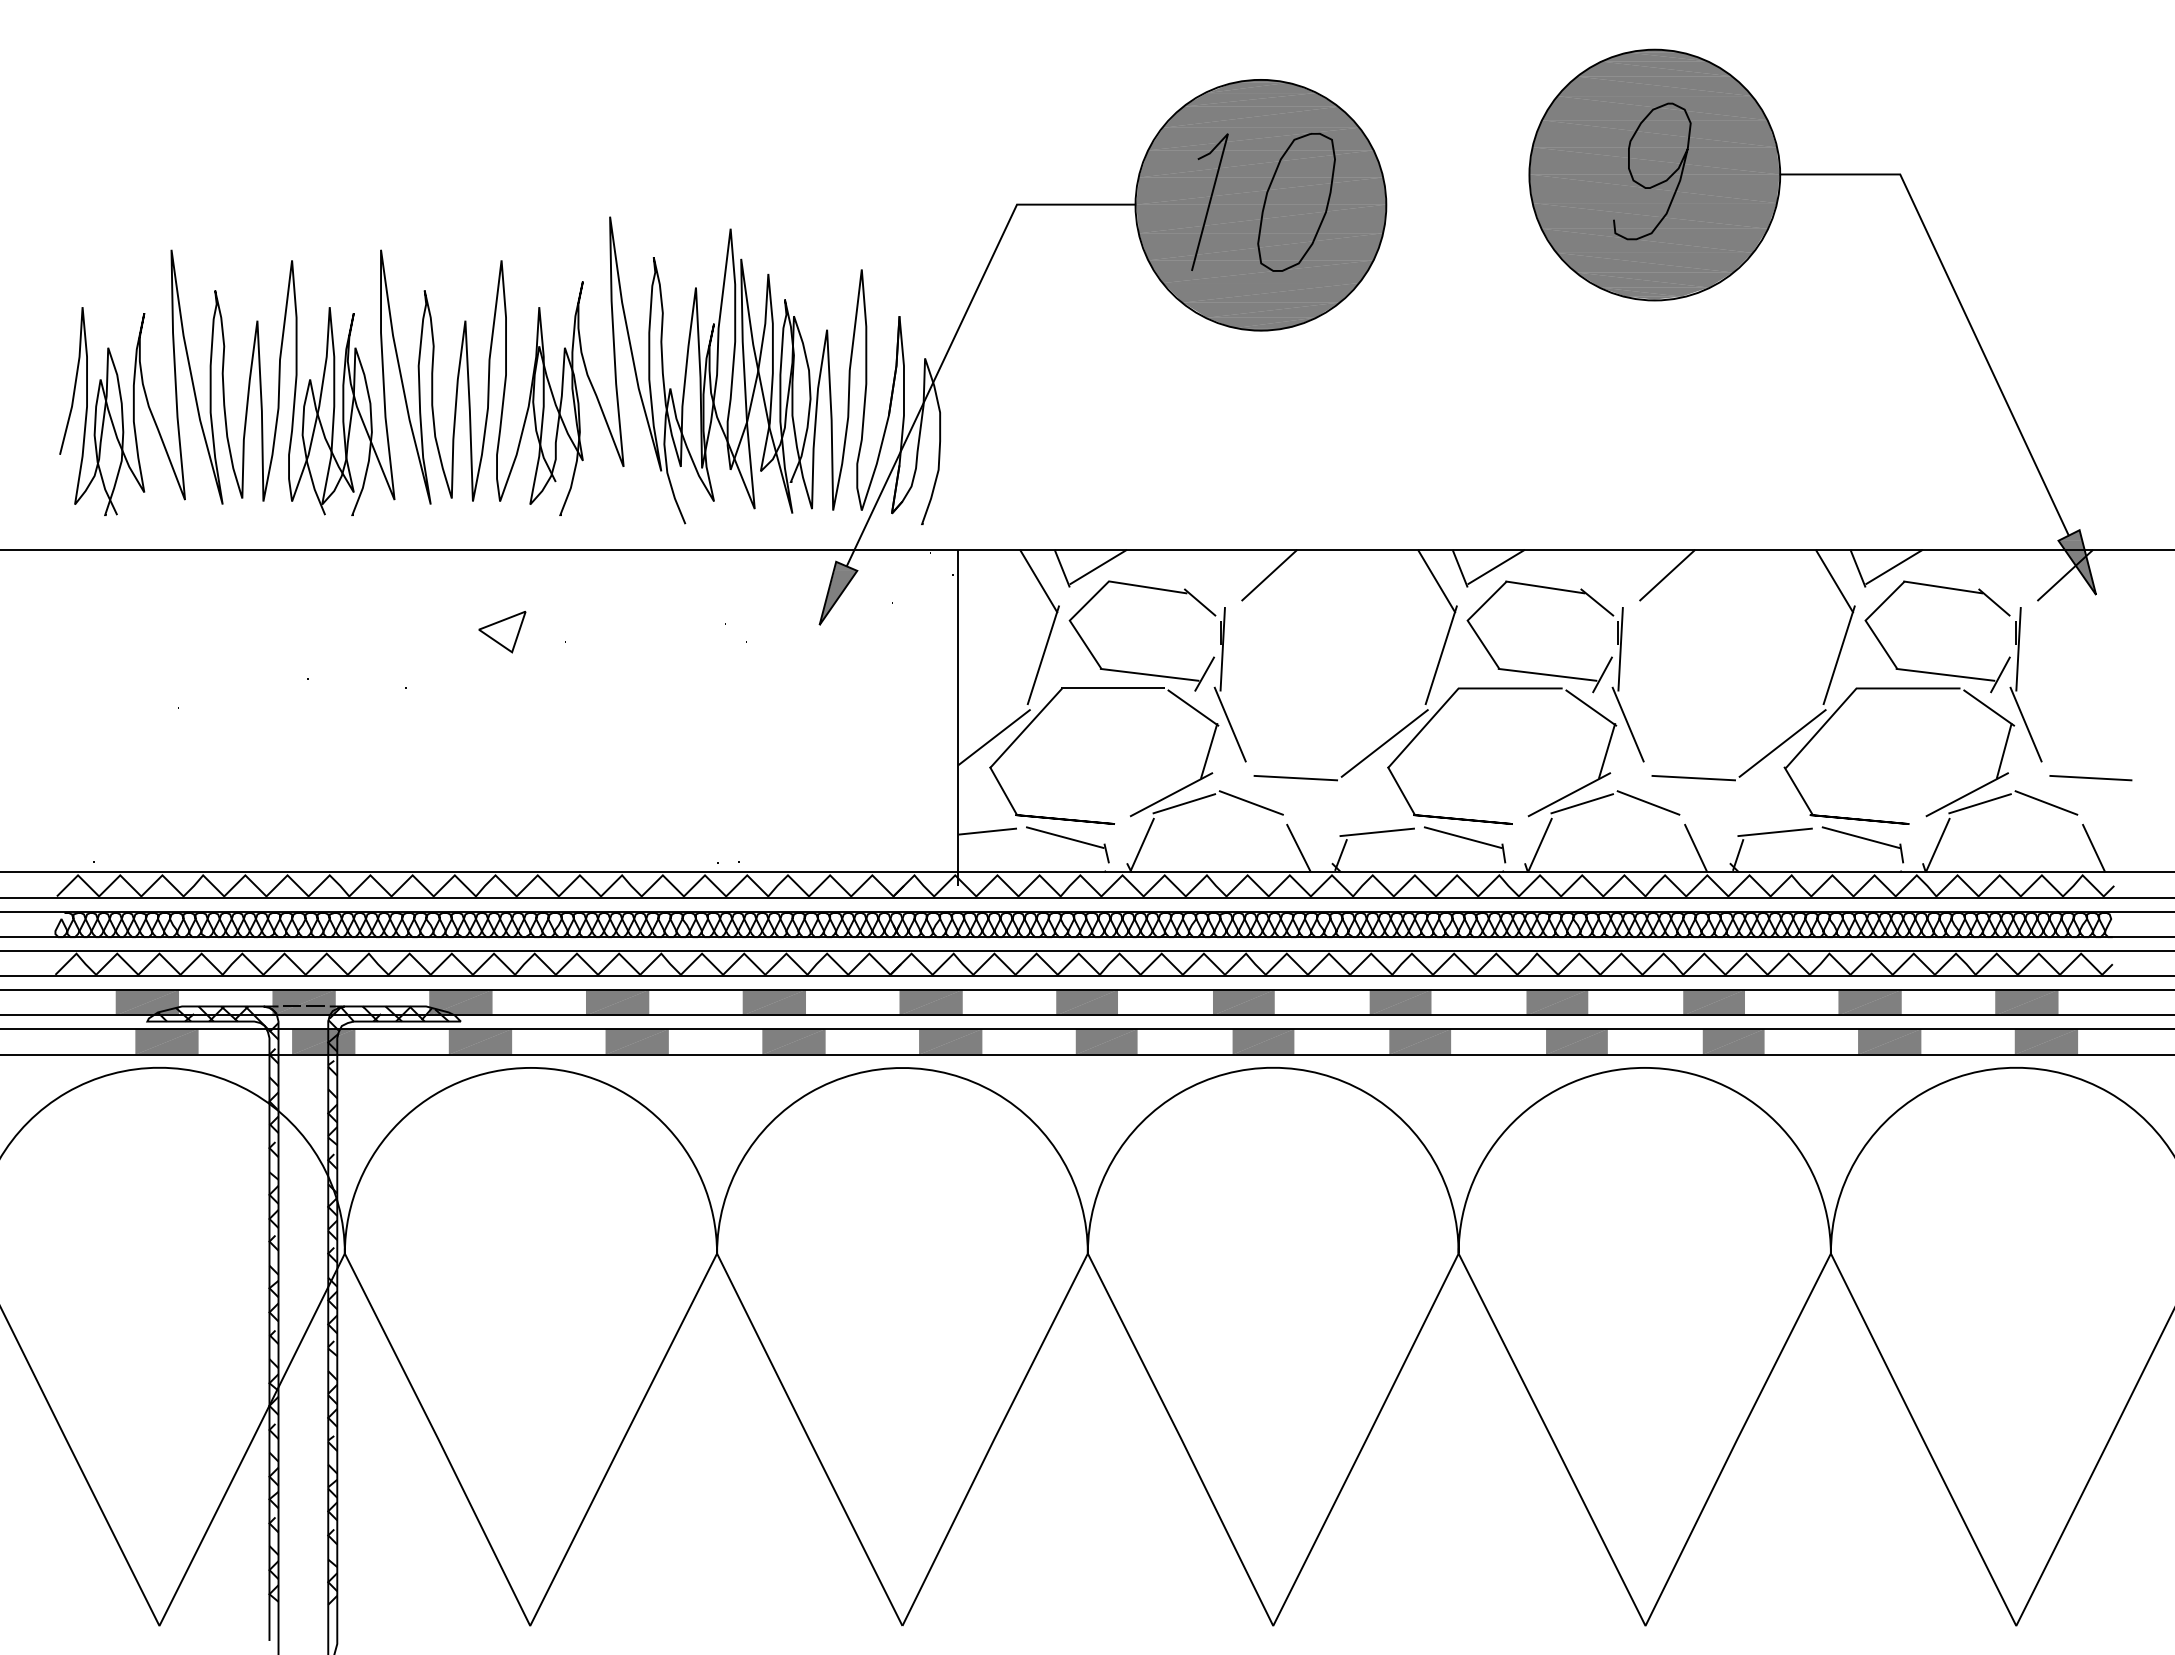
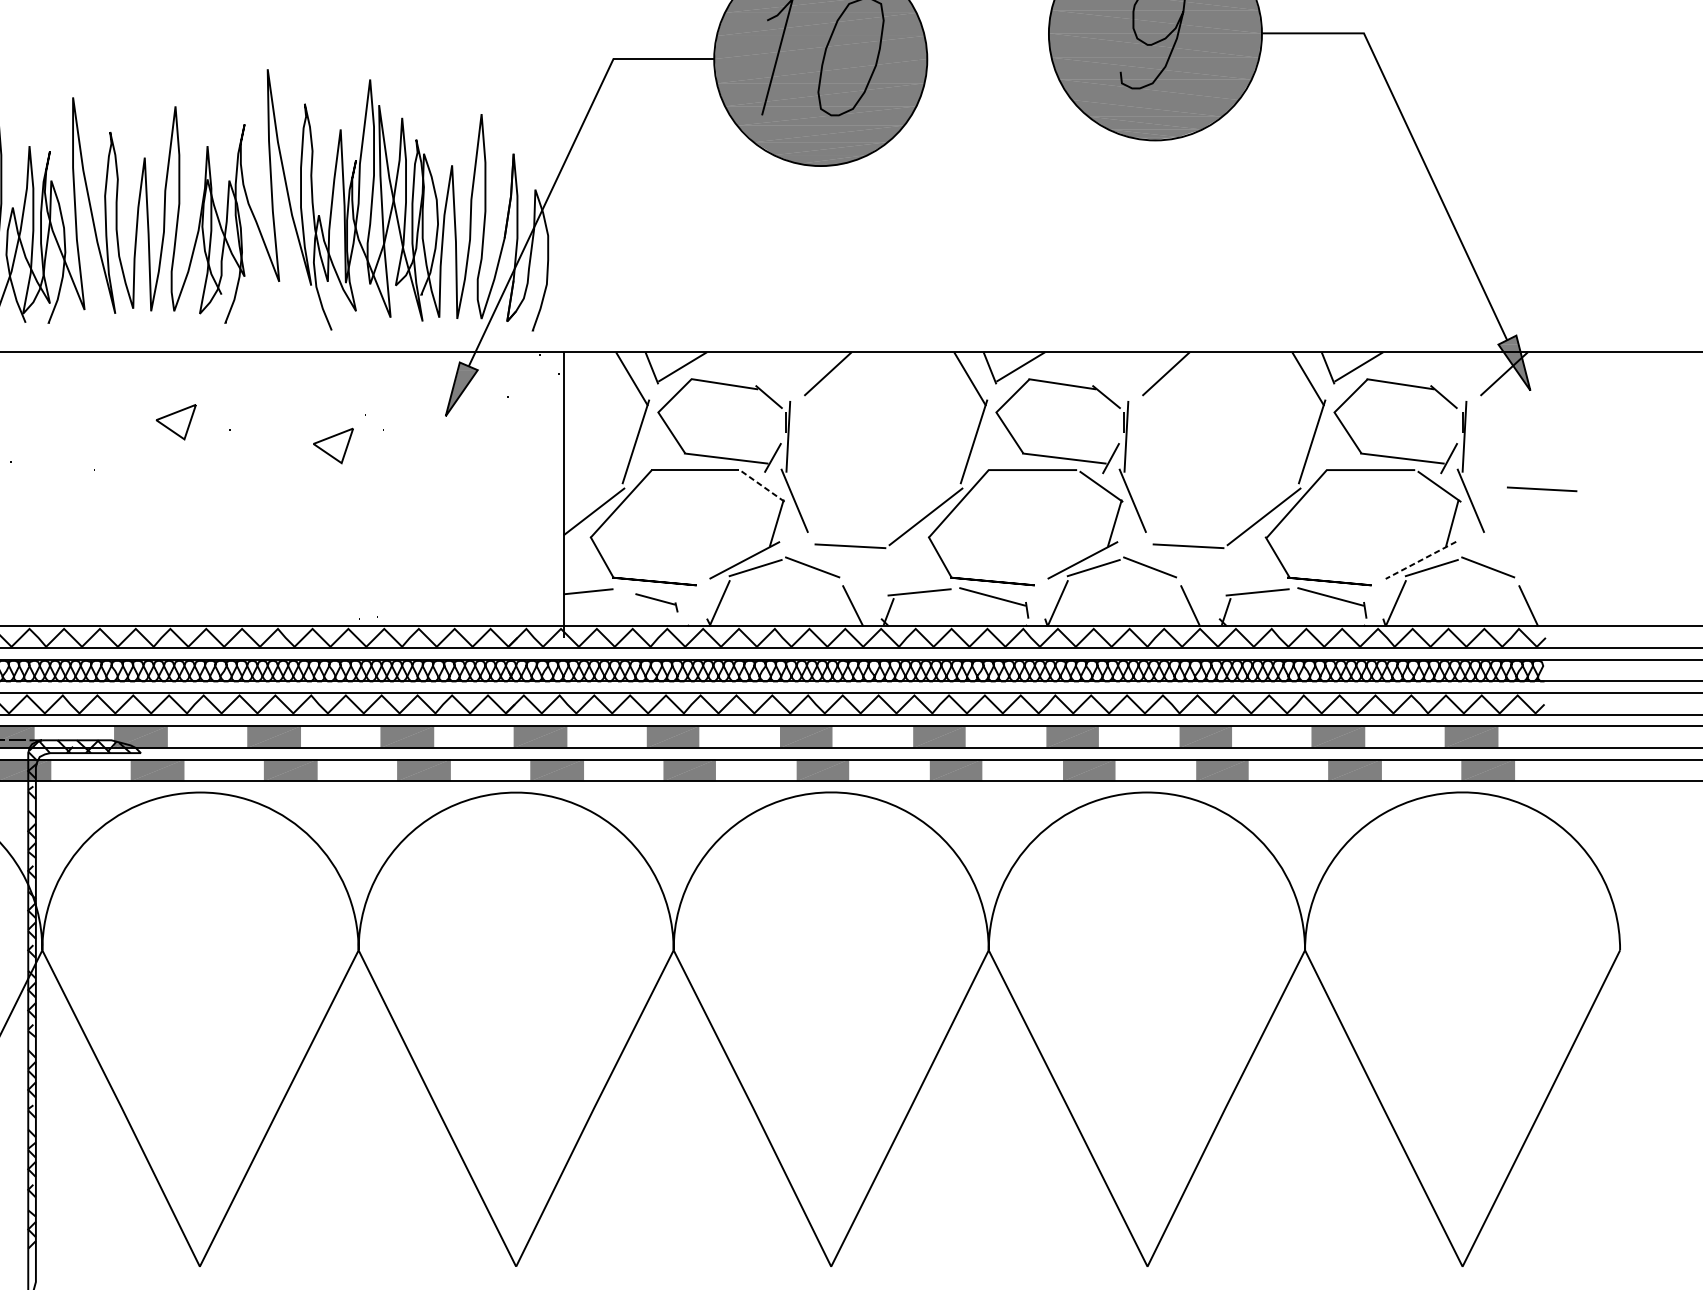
part: (687, 660) -> (333, 446), added
line: (1193, 708) -> (763, 487), solid -> dashed
line: (2090, 778) -> (1541, 489), moved
line: (1967, 794) -> (1421, 560), solid -> dashed
part: (1067, 844) -> (656, 602), size x0.6

